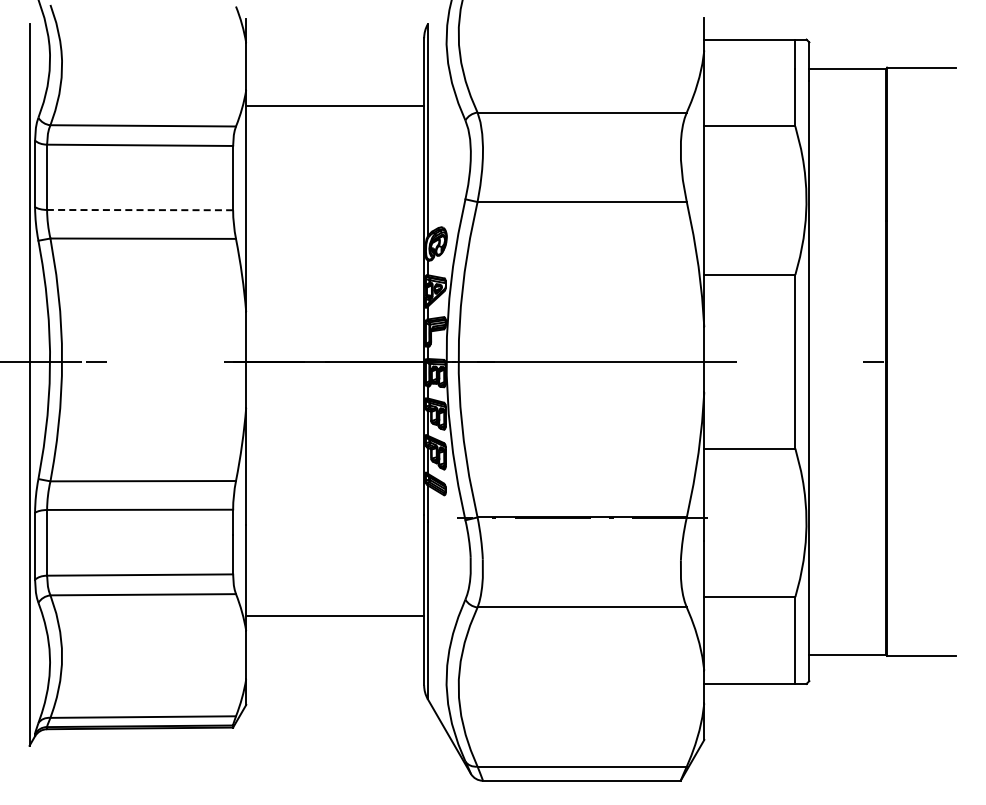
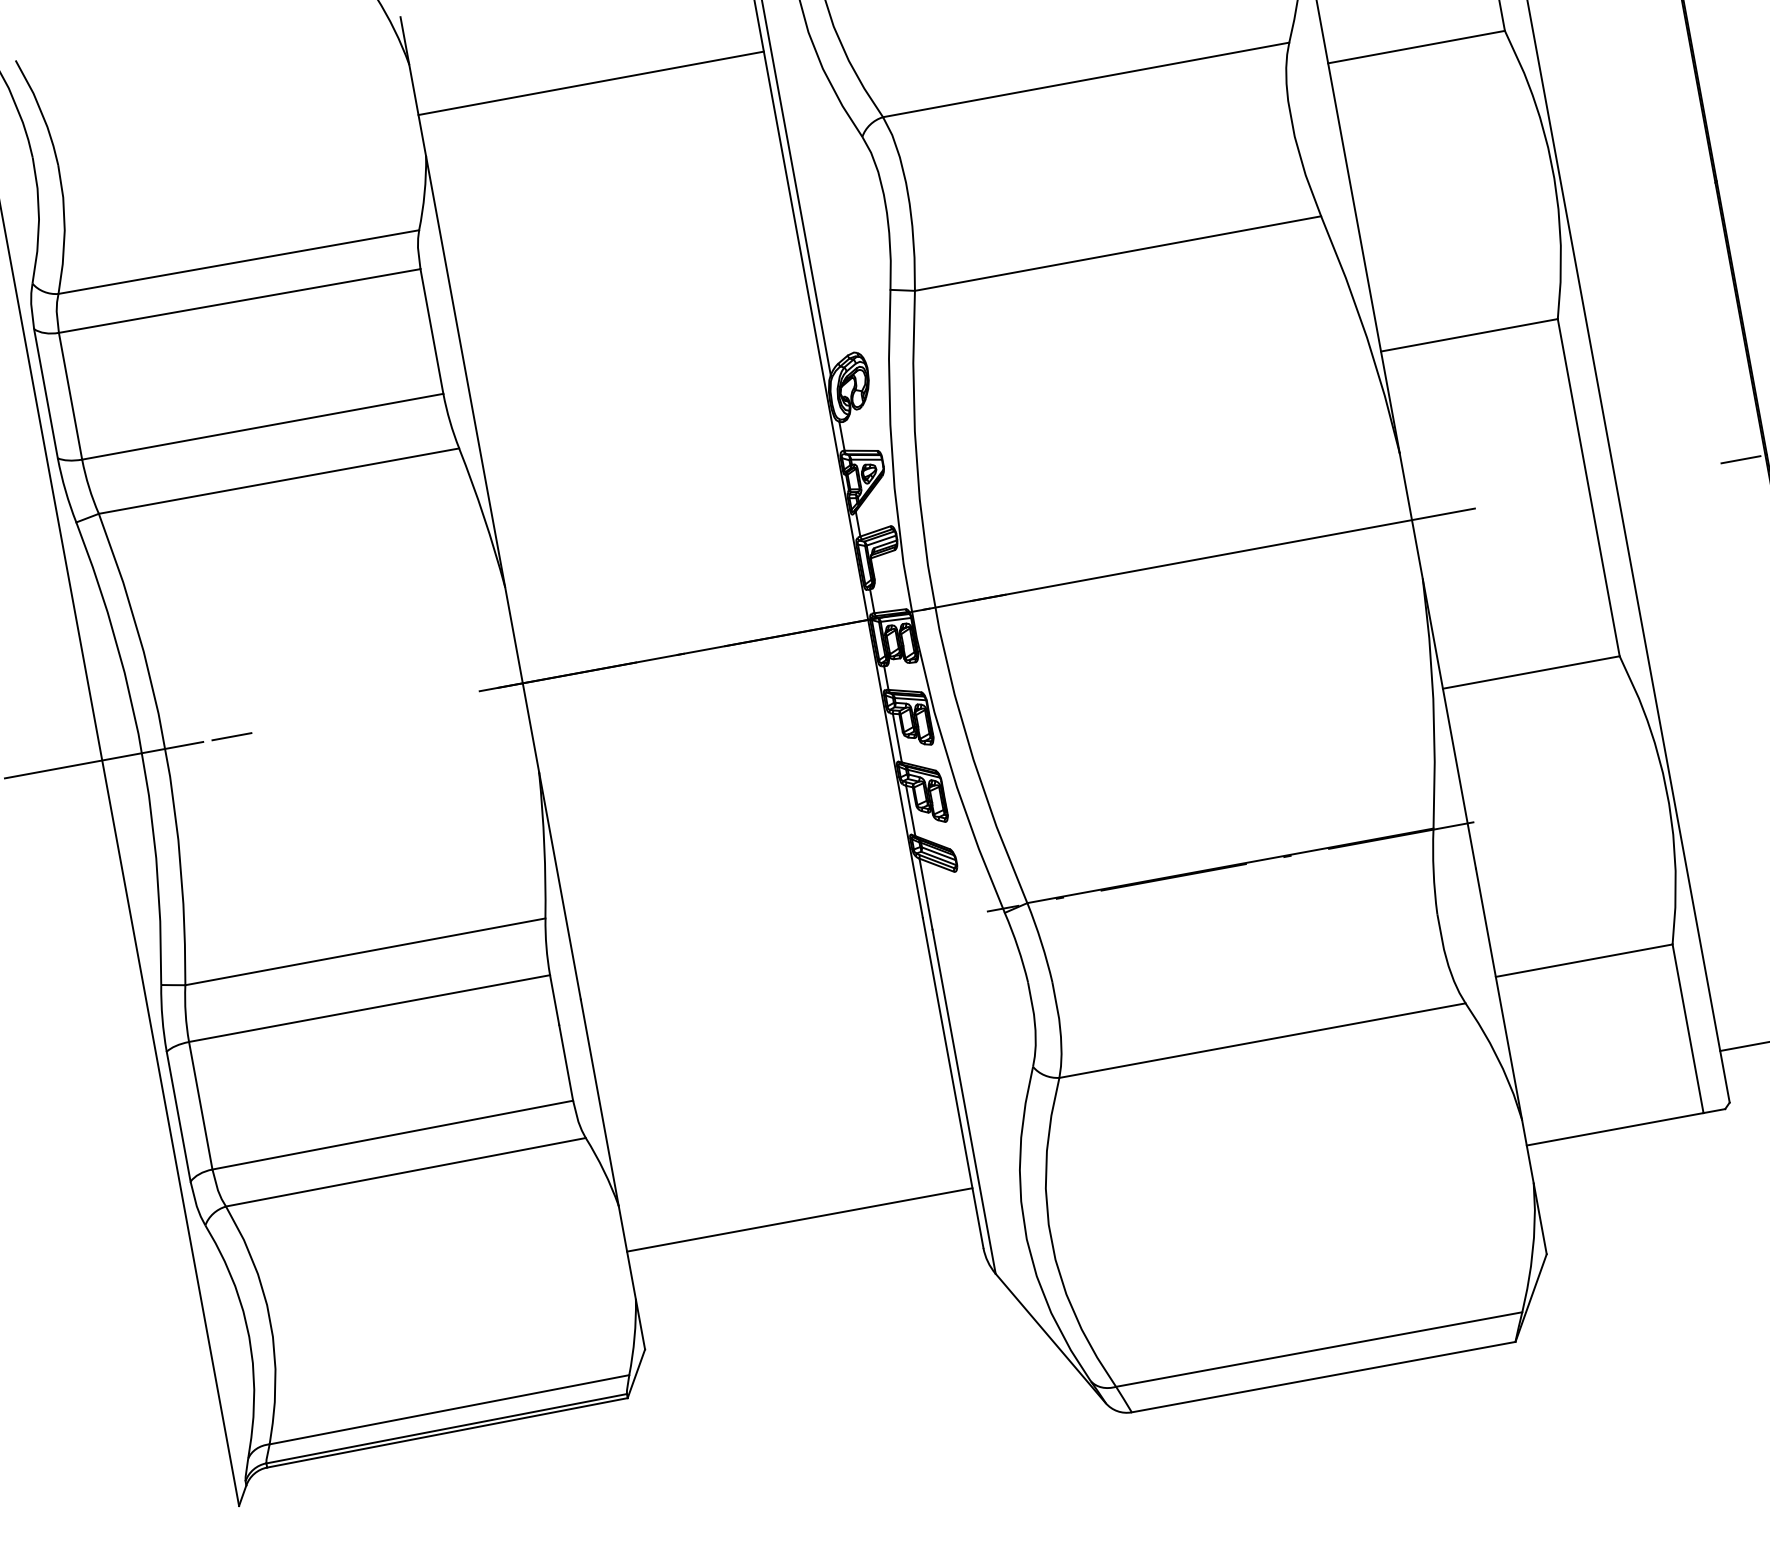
line: (335, 106) -> (591, 84), moved
line: (139, 210) -> (261, 427), dashed -> solid
line: (335, 615) -> (800, 1219), moved

